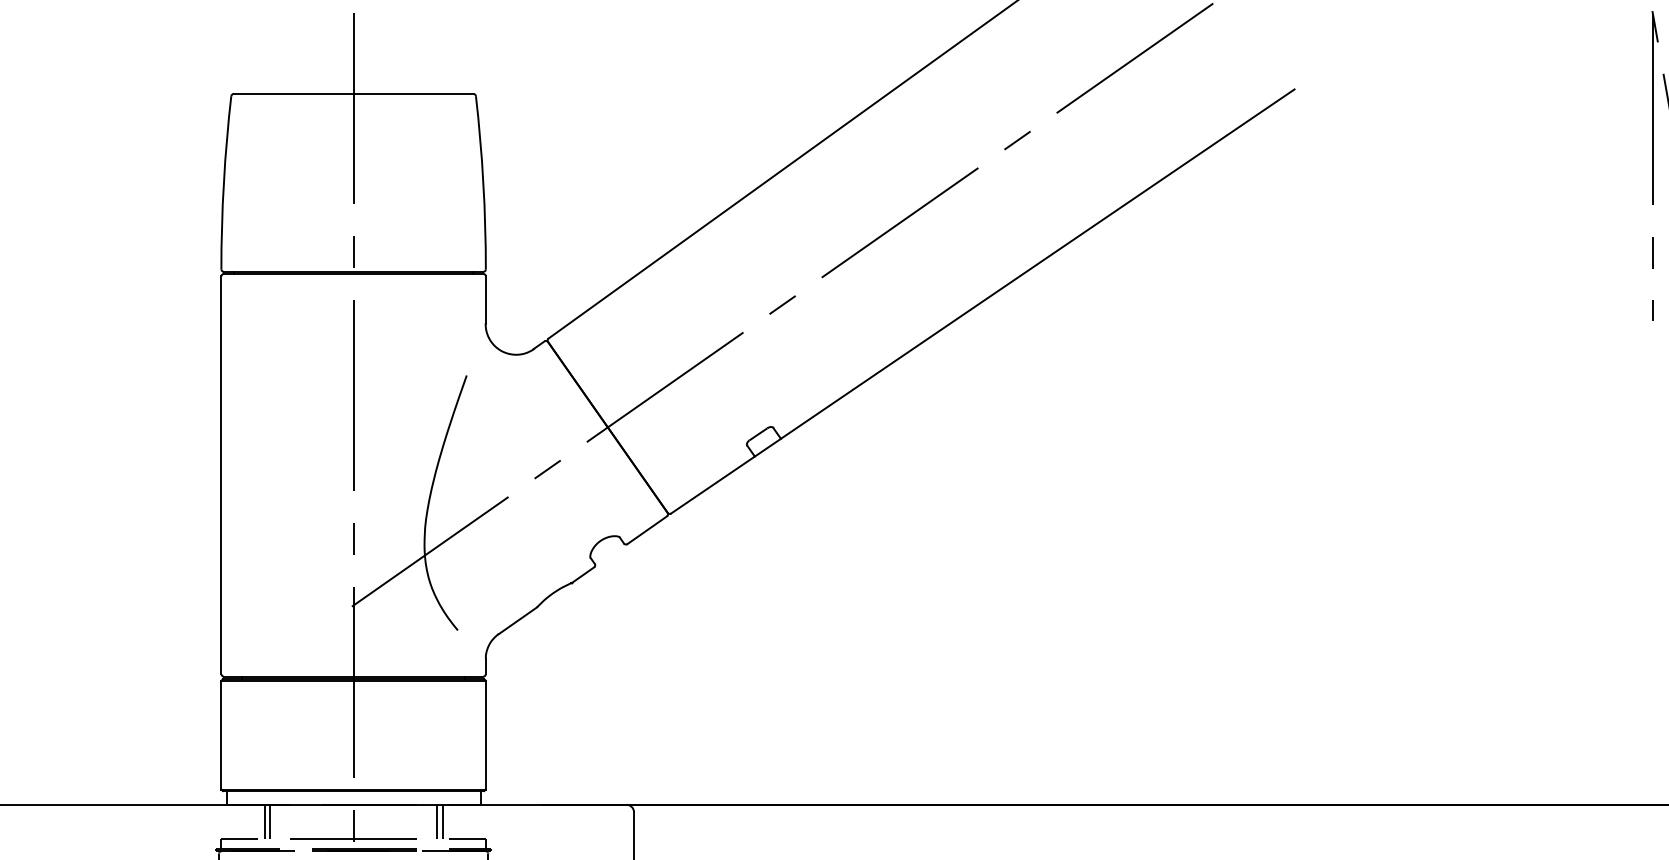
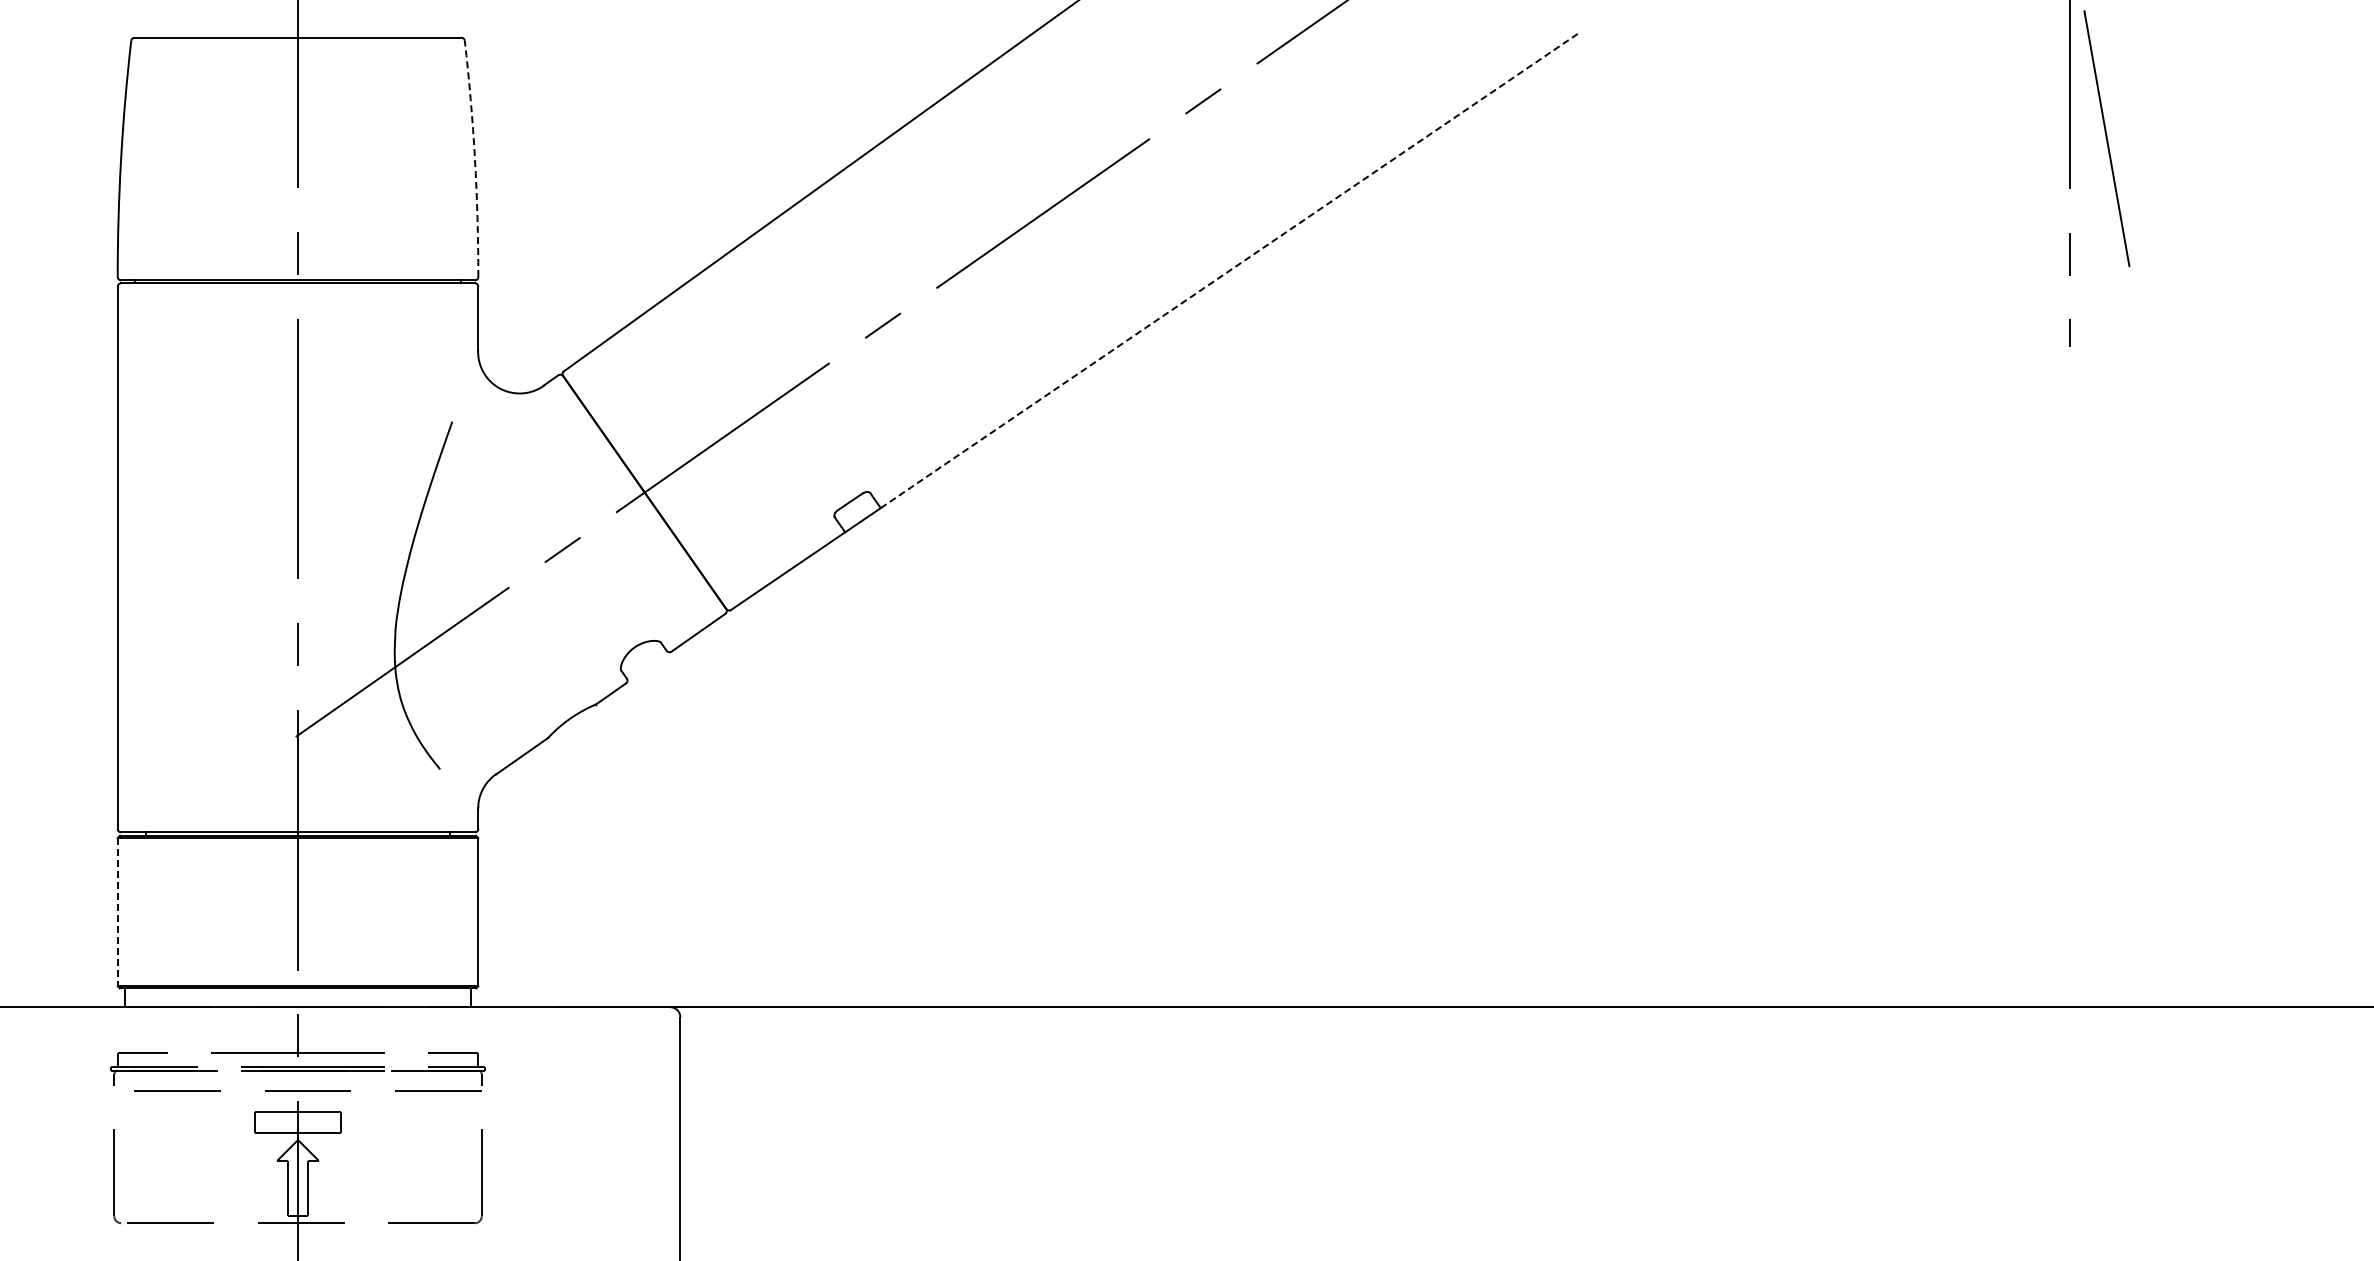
arc: (483, 182) -> (474, 158), solid -> dashed
line: (1037, 263) -> (1230, 269), solid -> dashed
line: (221, 735) -> (117, 912), solid -> dashed
line: (264, 821) -> (176, 1030), removed
line: (269, 821) -> (183, 1030), removed
line: (437, 821) -> (412, 1030), removed
line: (442, 821) -> (419, 1030), removed

